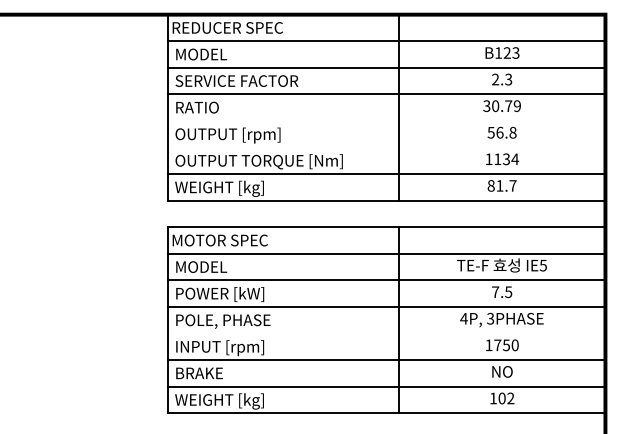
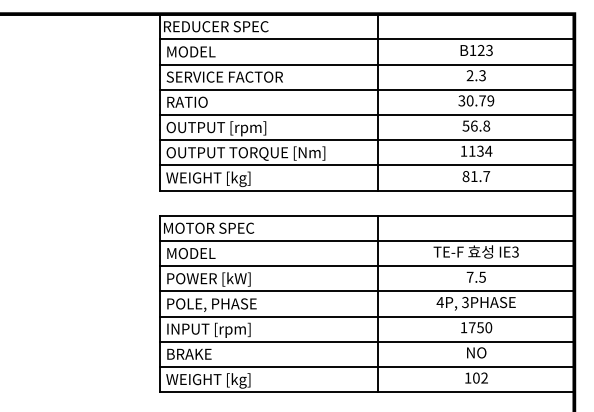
line: (386, 120) -> (366, 114), added
line: (386, 147) -> (366, 140), added
text: (543, 264) -> (515, 251), IE5 -> IE3
line: (386, 333) -> (366, 316), added

